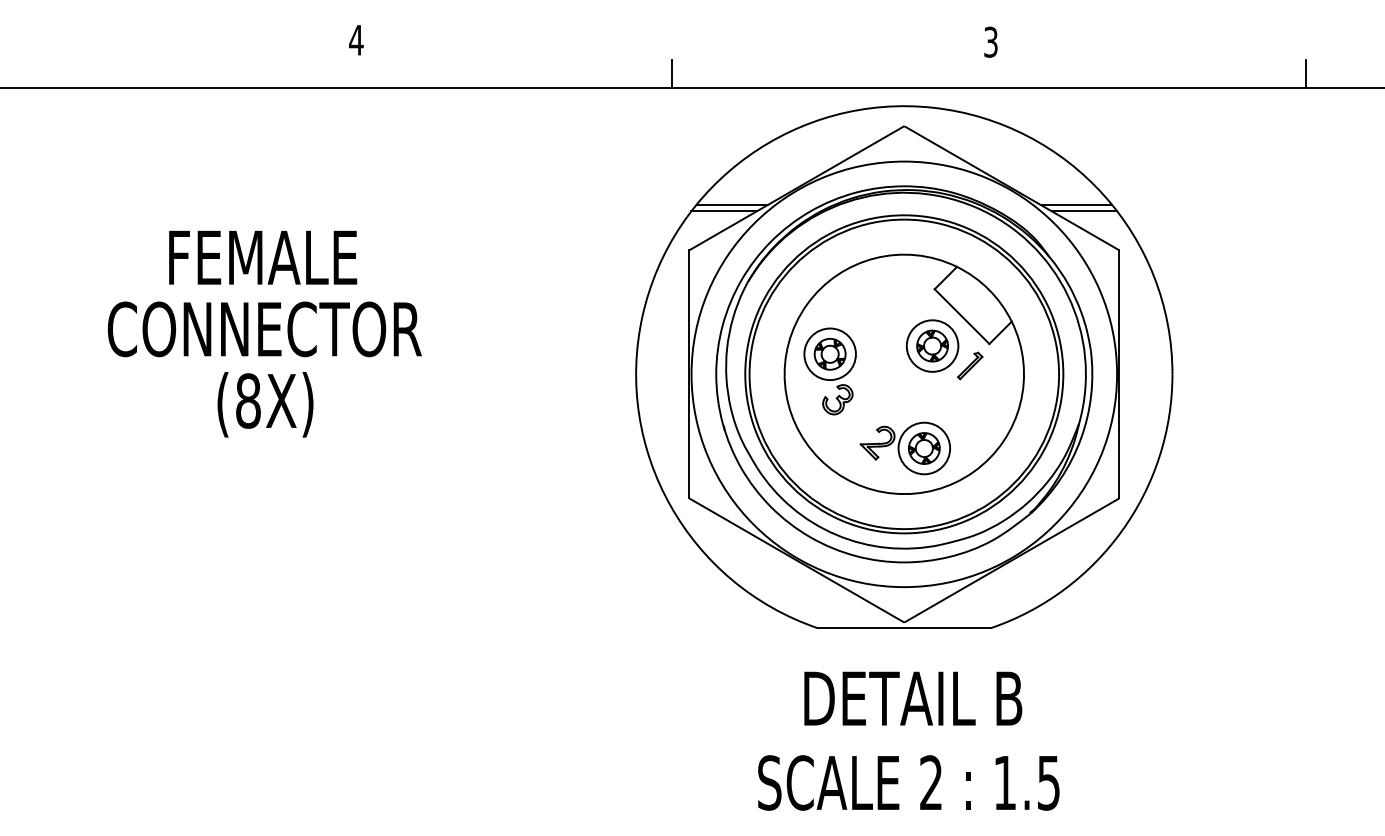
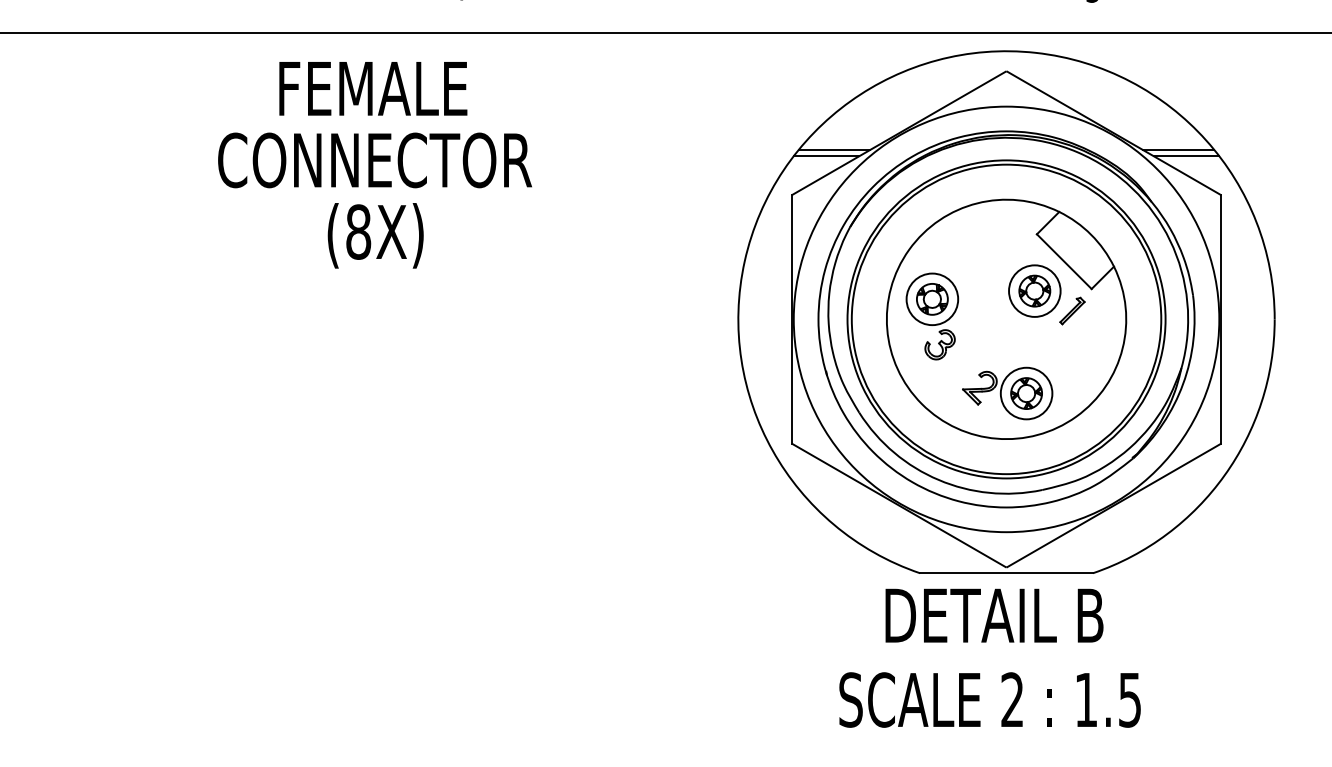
line: (671, 73) -> (773, 18), removed
text: (264, 333) -> (374, 164), moved
text: (908, 740) -> (989, 657), moved

